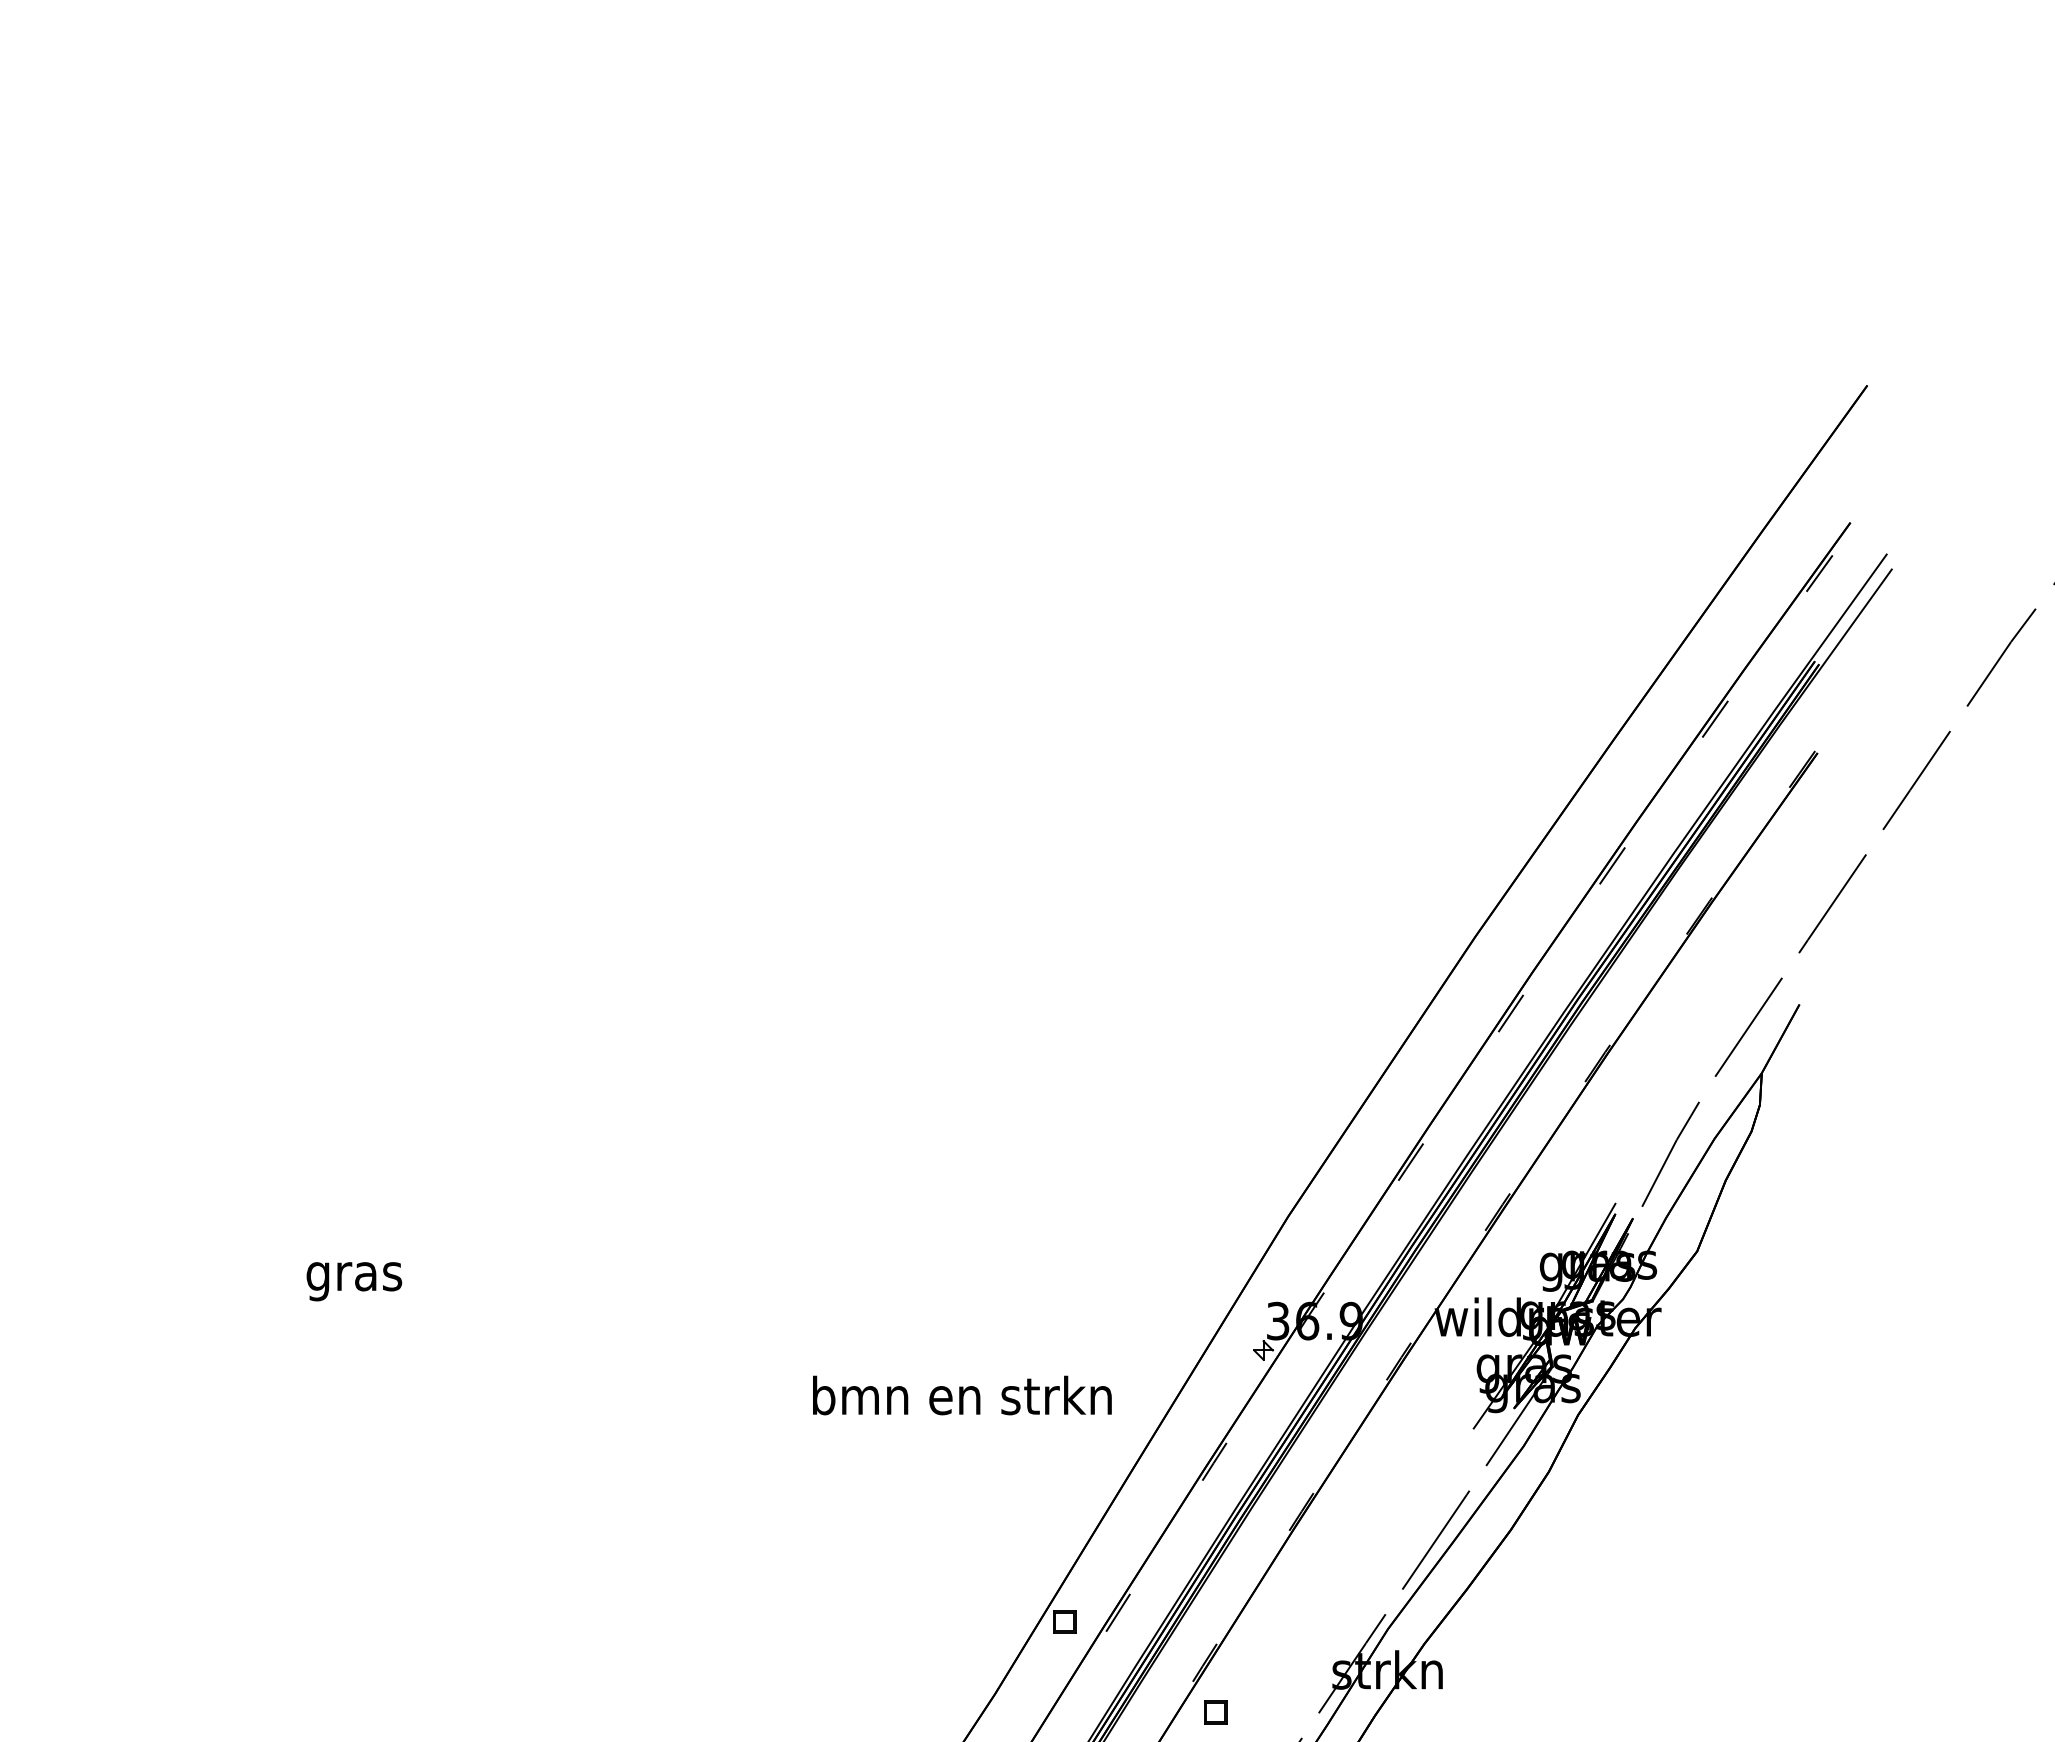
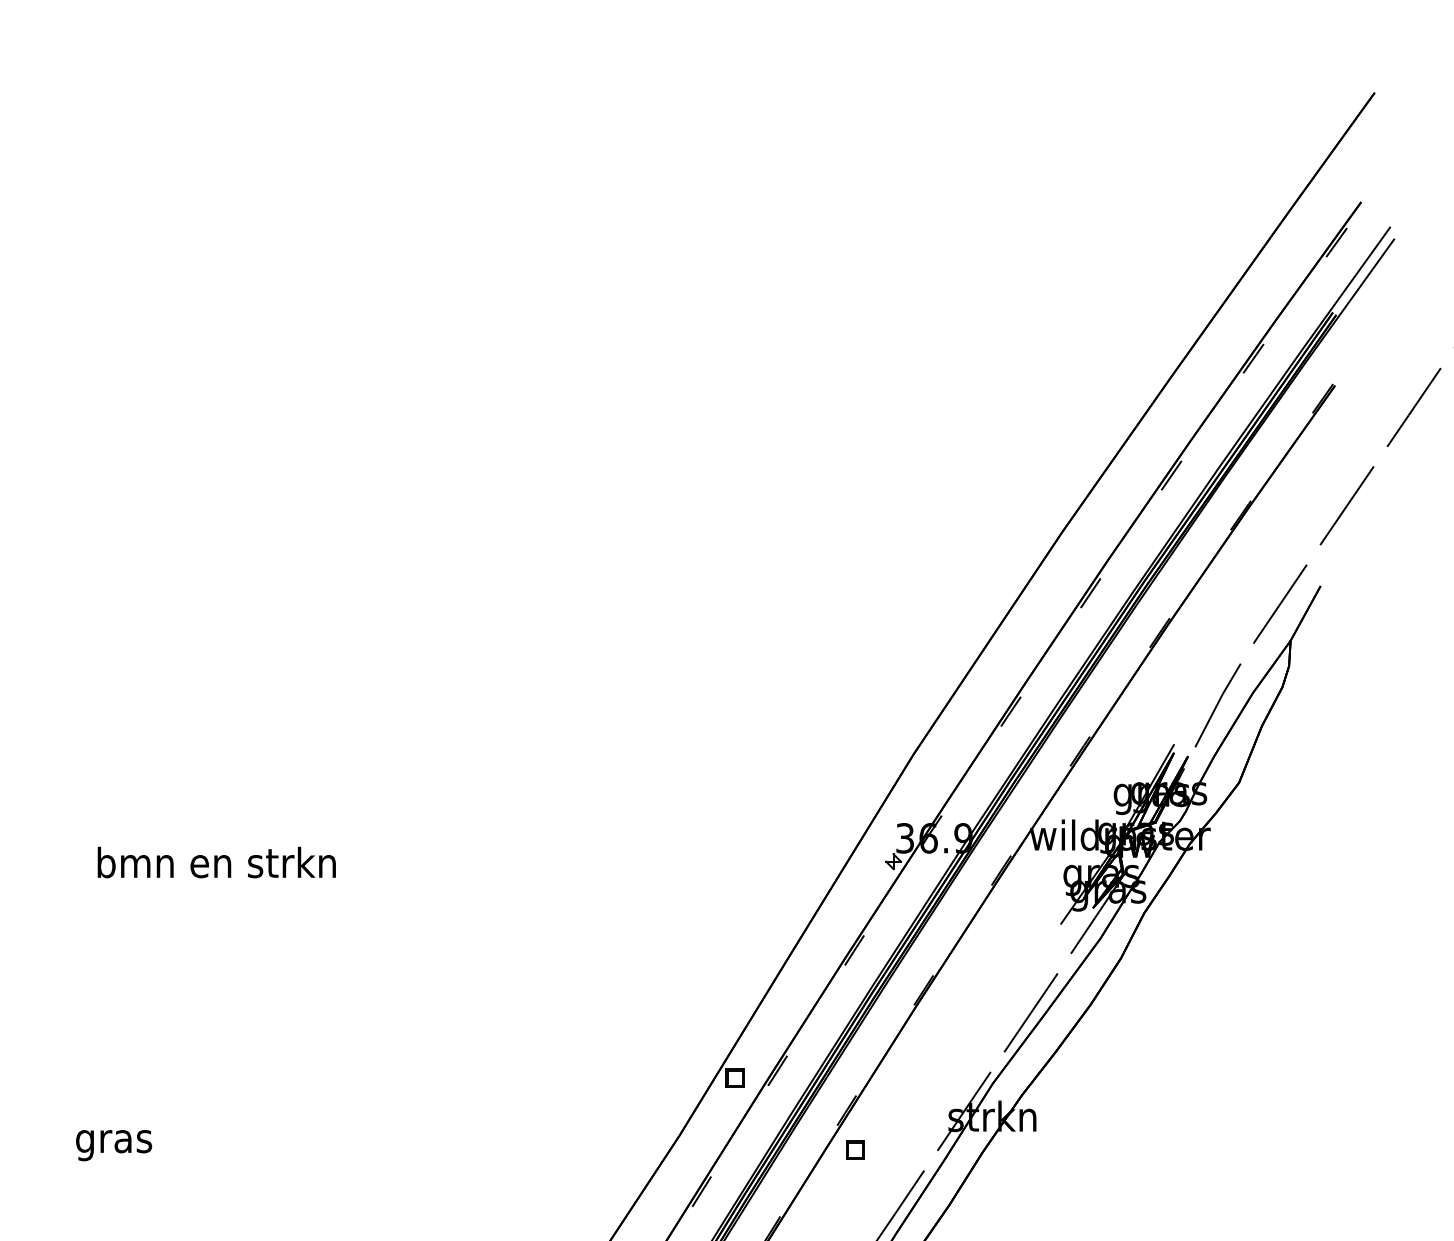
text: (354, 1281) -> (114, 1145), moved
text: (962, 1395) -> (216, 862), moved

